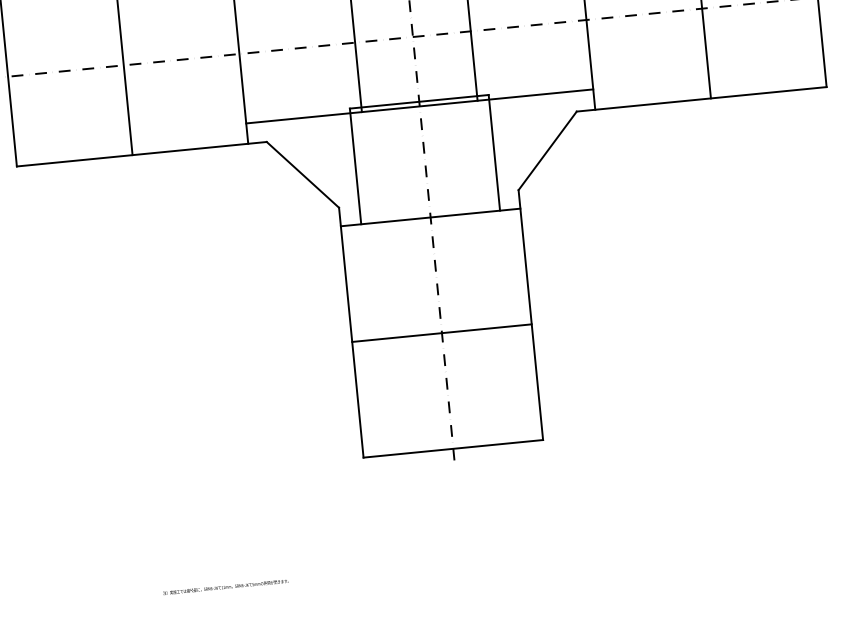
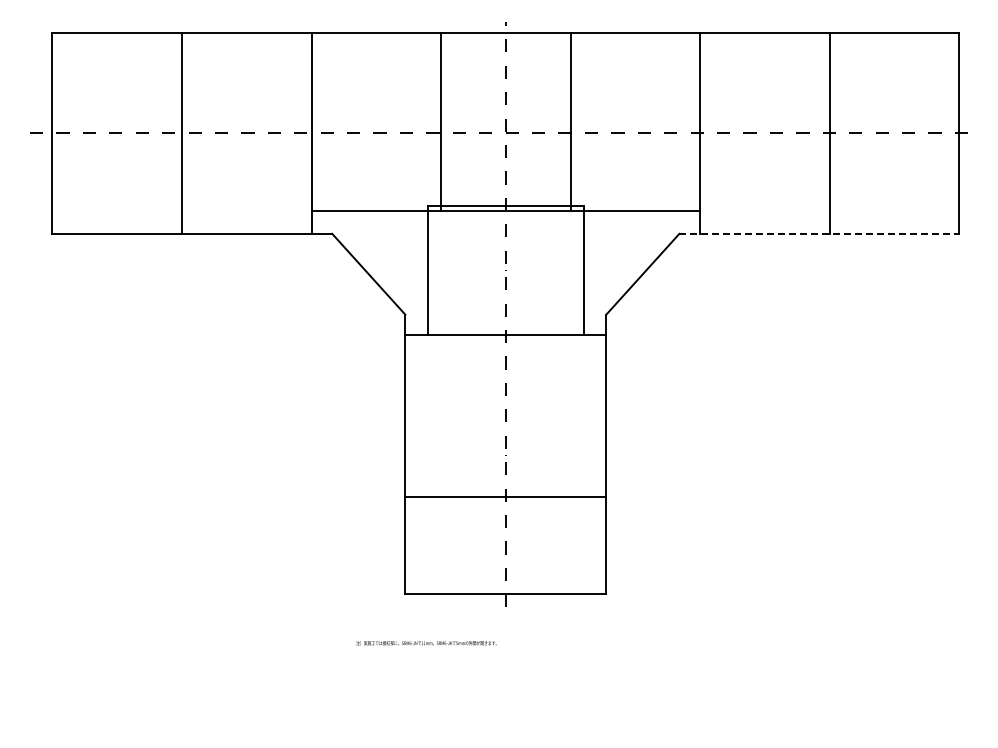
line: (701, 99) -> (819, 233), solid -> dashed
line: (441, 332) -> (505, 496), moved
text: (225, 587) -> (426, 643), moved

